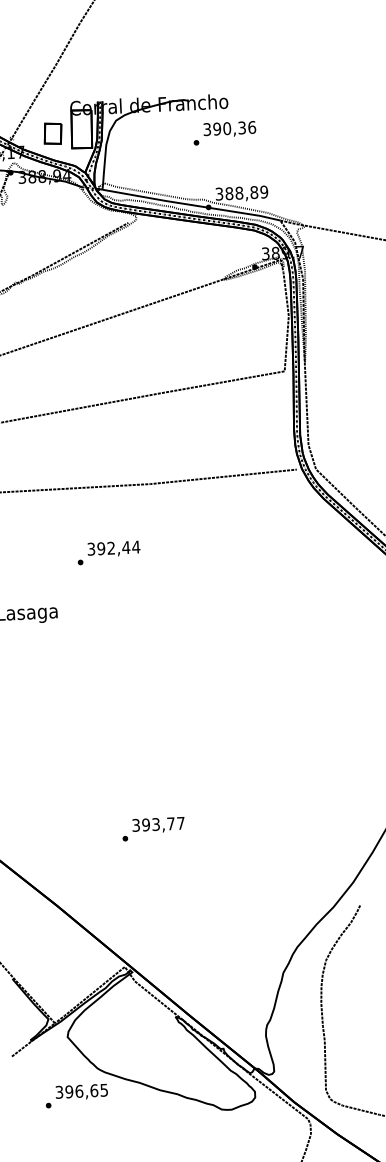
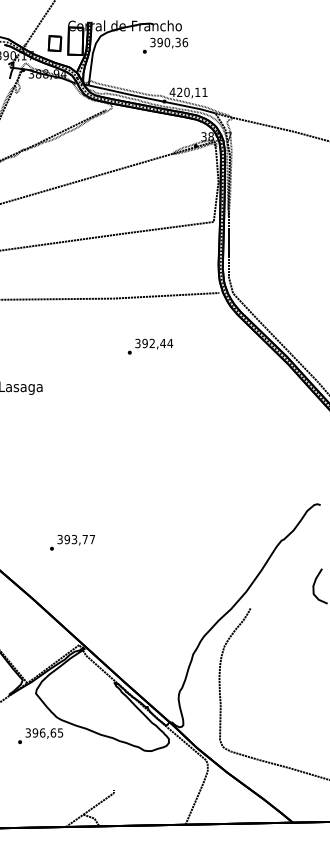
text: (224, 132) -> (165, 45), moved
text: (241, 193) -> (188, 92), 388,89 -> 420,11
text: (108, 552) -> (150, 346), moved
text: (153, 828) -> (72, 542), moved

